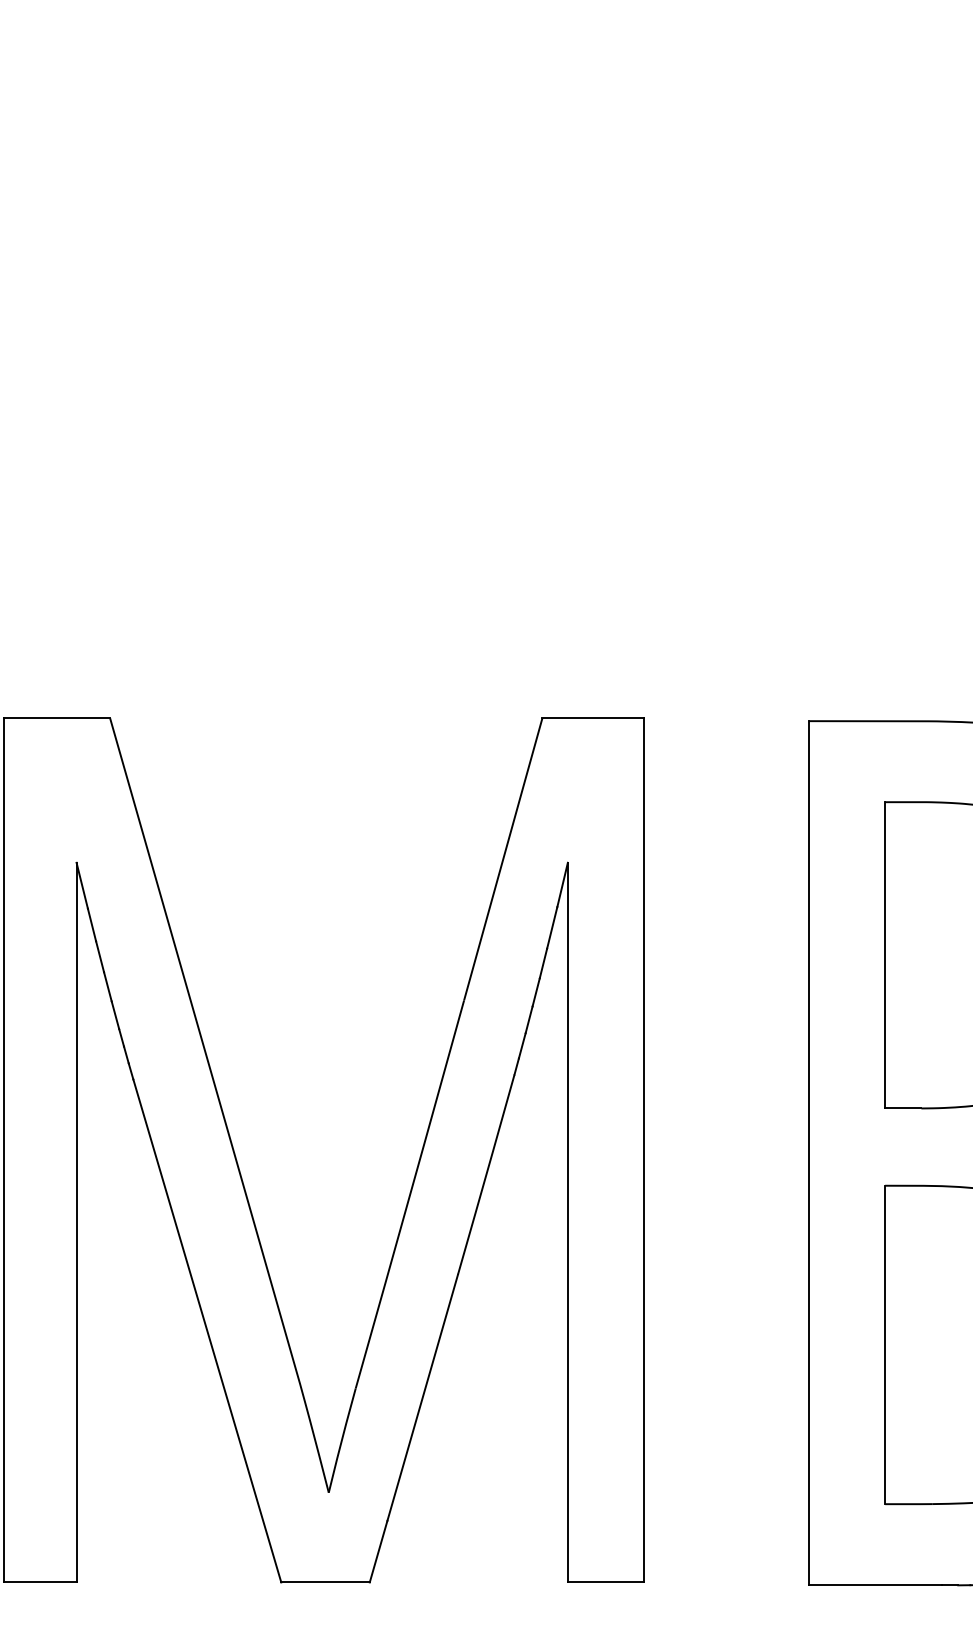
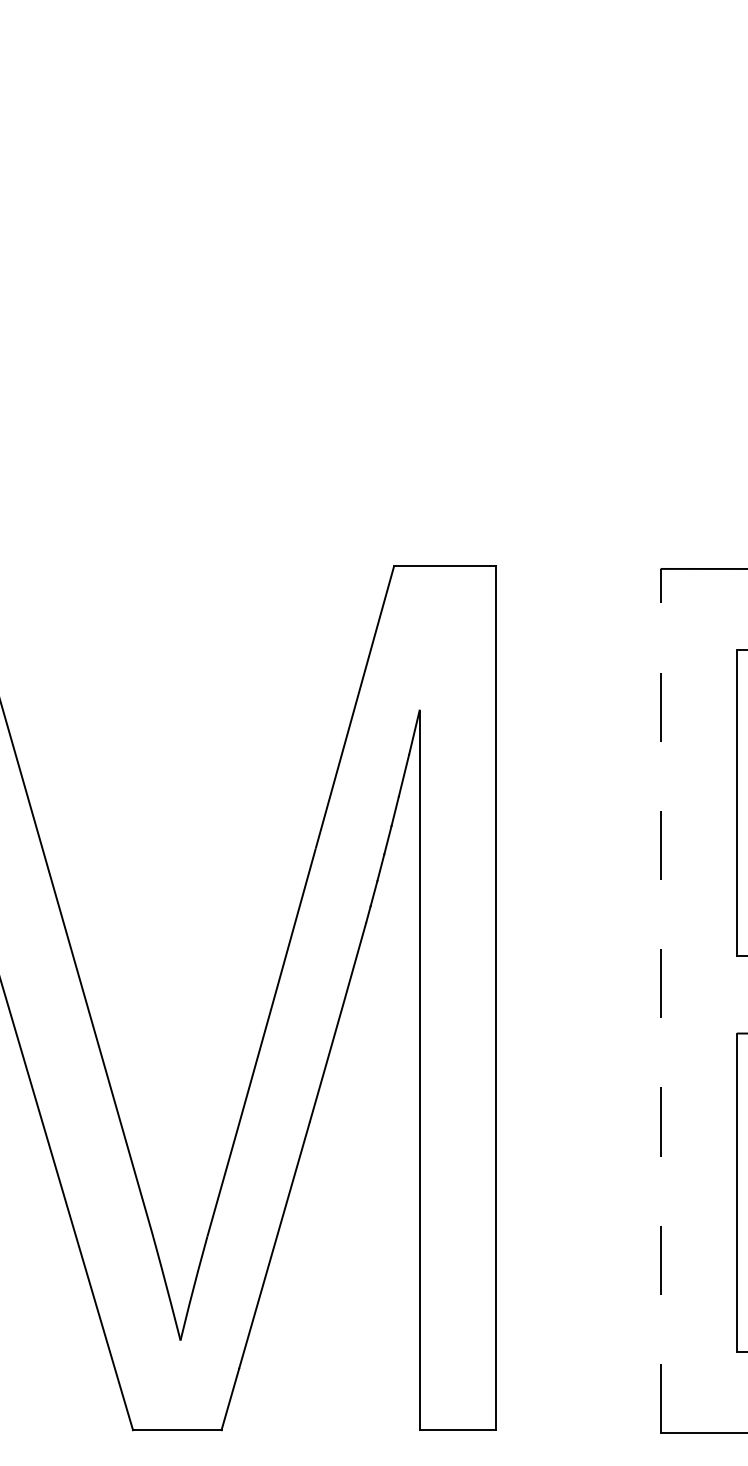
line: (808, 1152) -> (660, 1000), solid -> dashed

